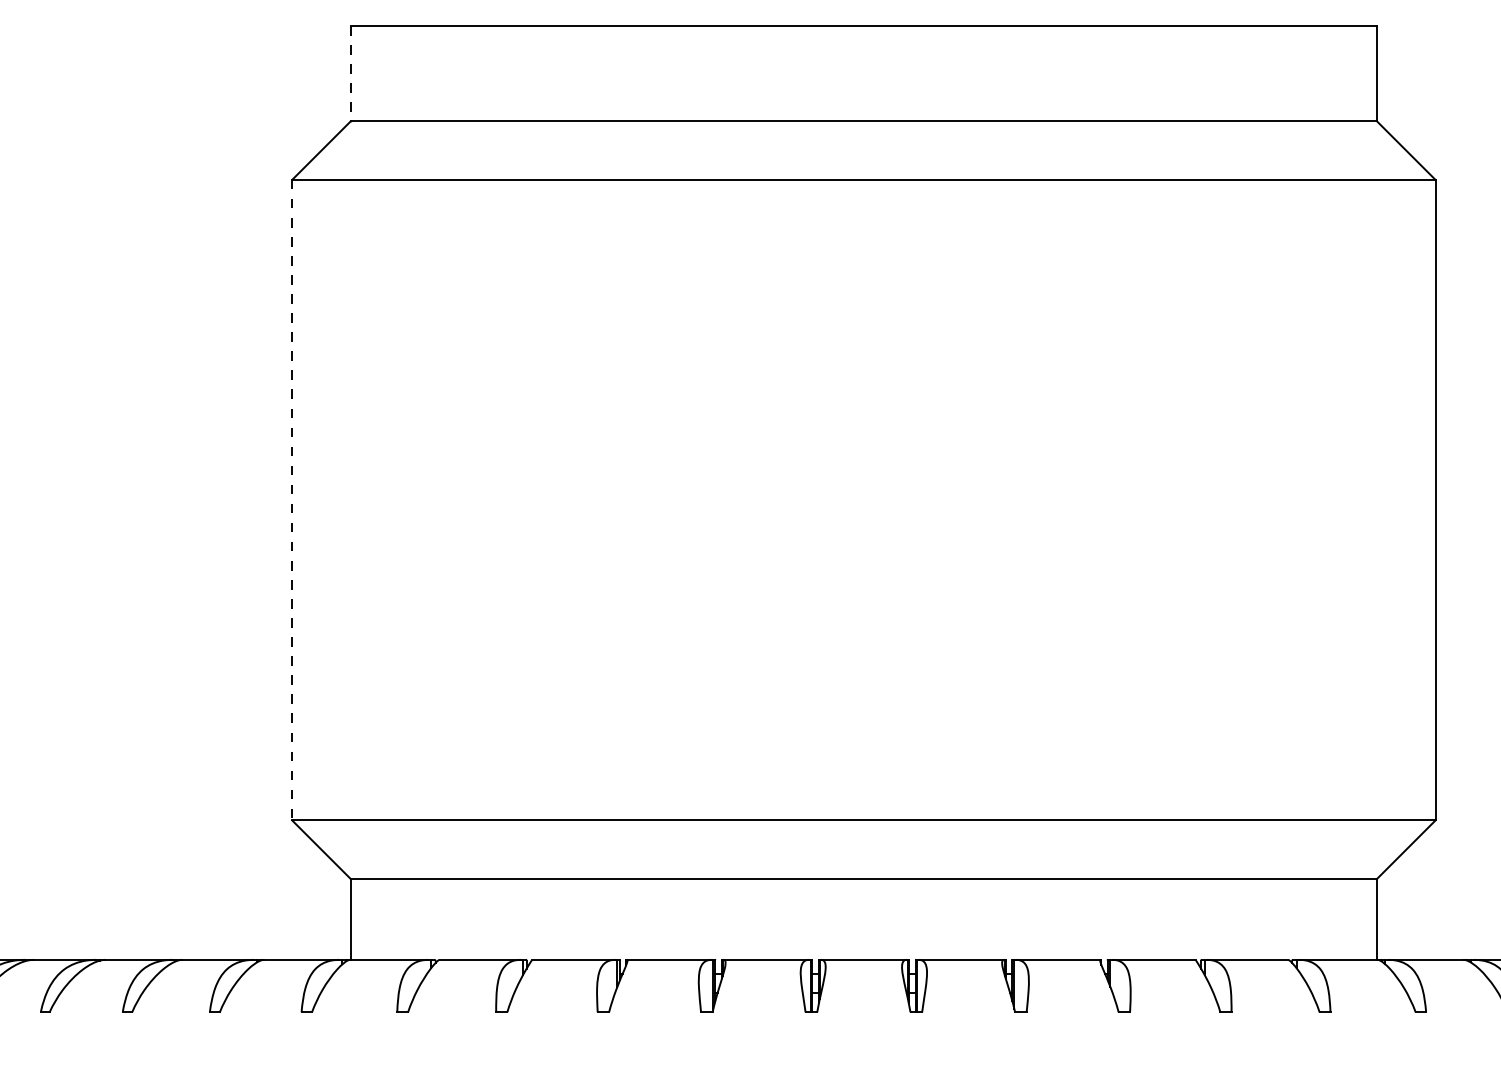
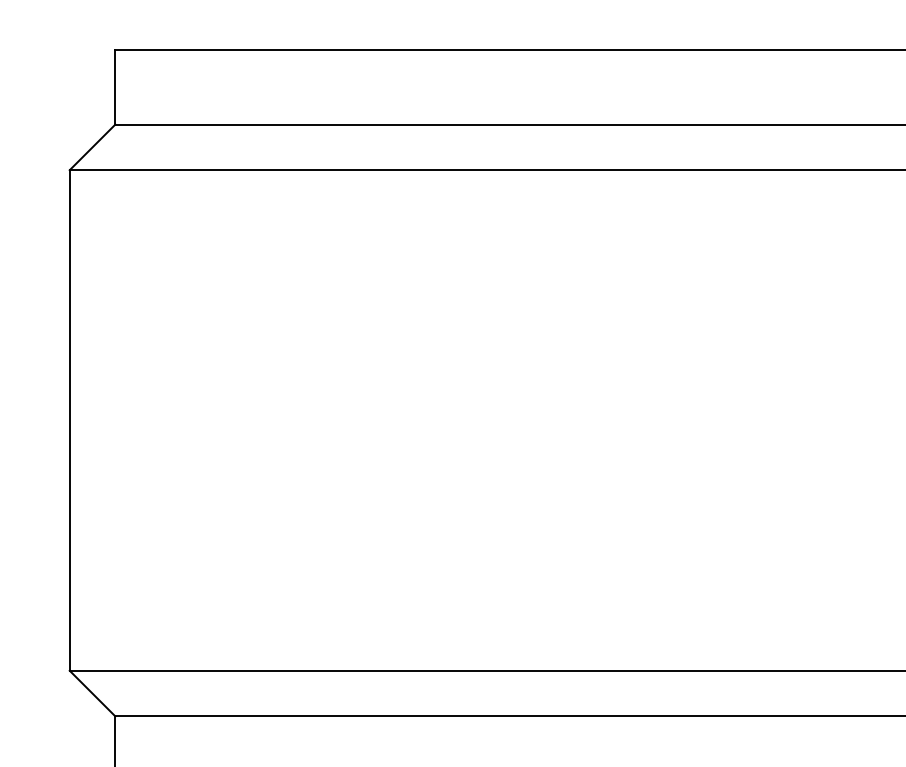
line: (350, 73) -> (115, 87), dashed -> solid
line: (292, 500) -> (69, 420), dashed -> solid

